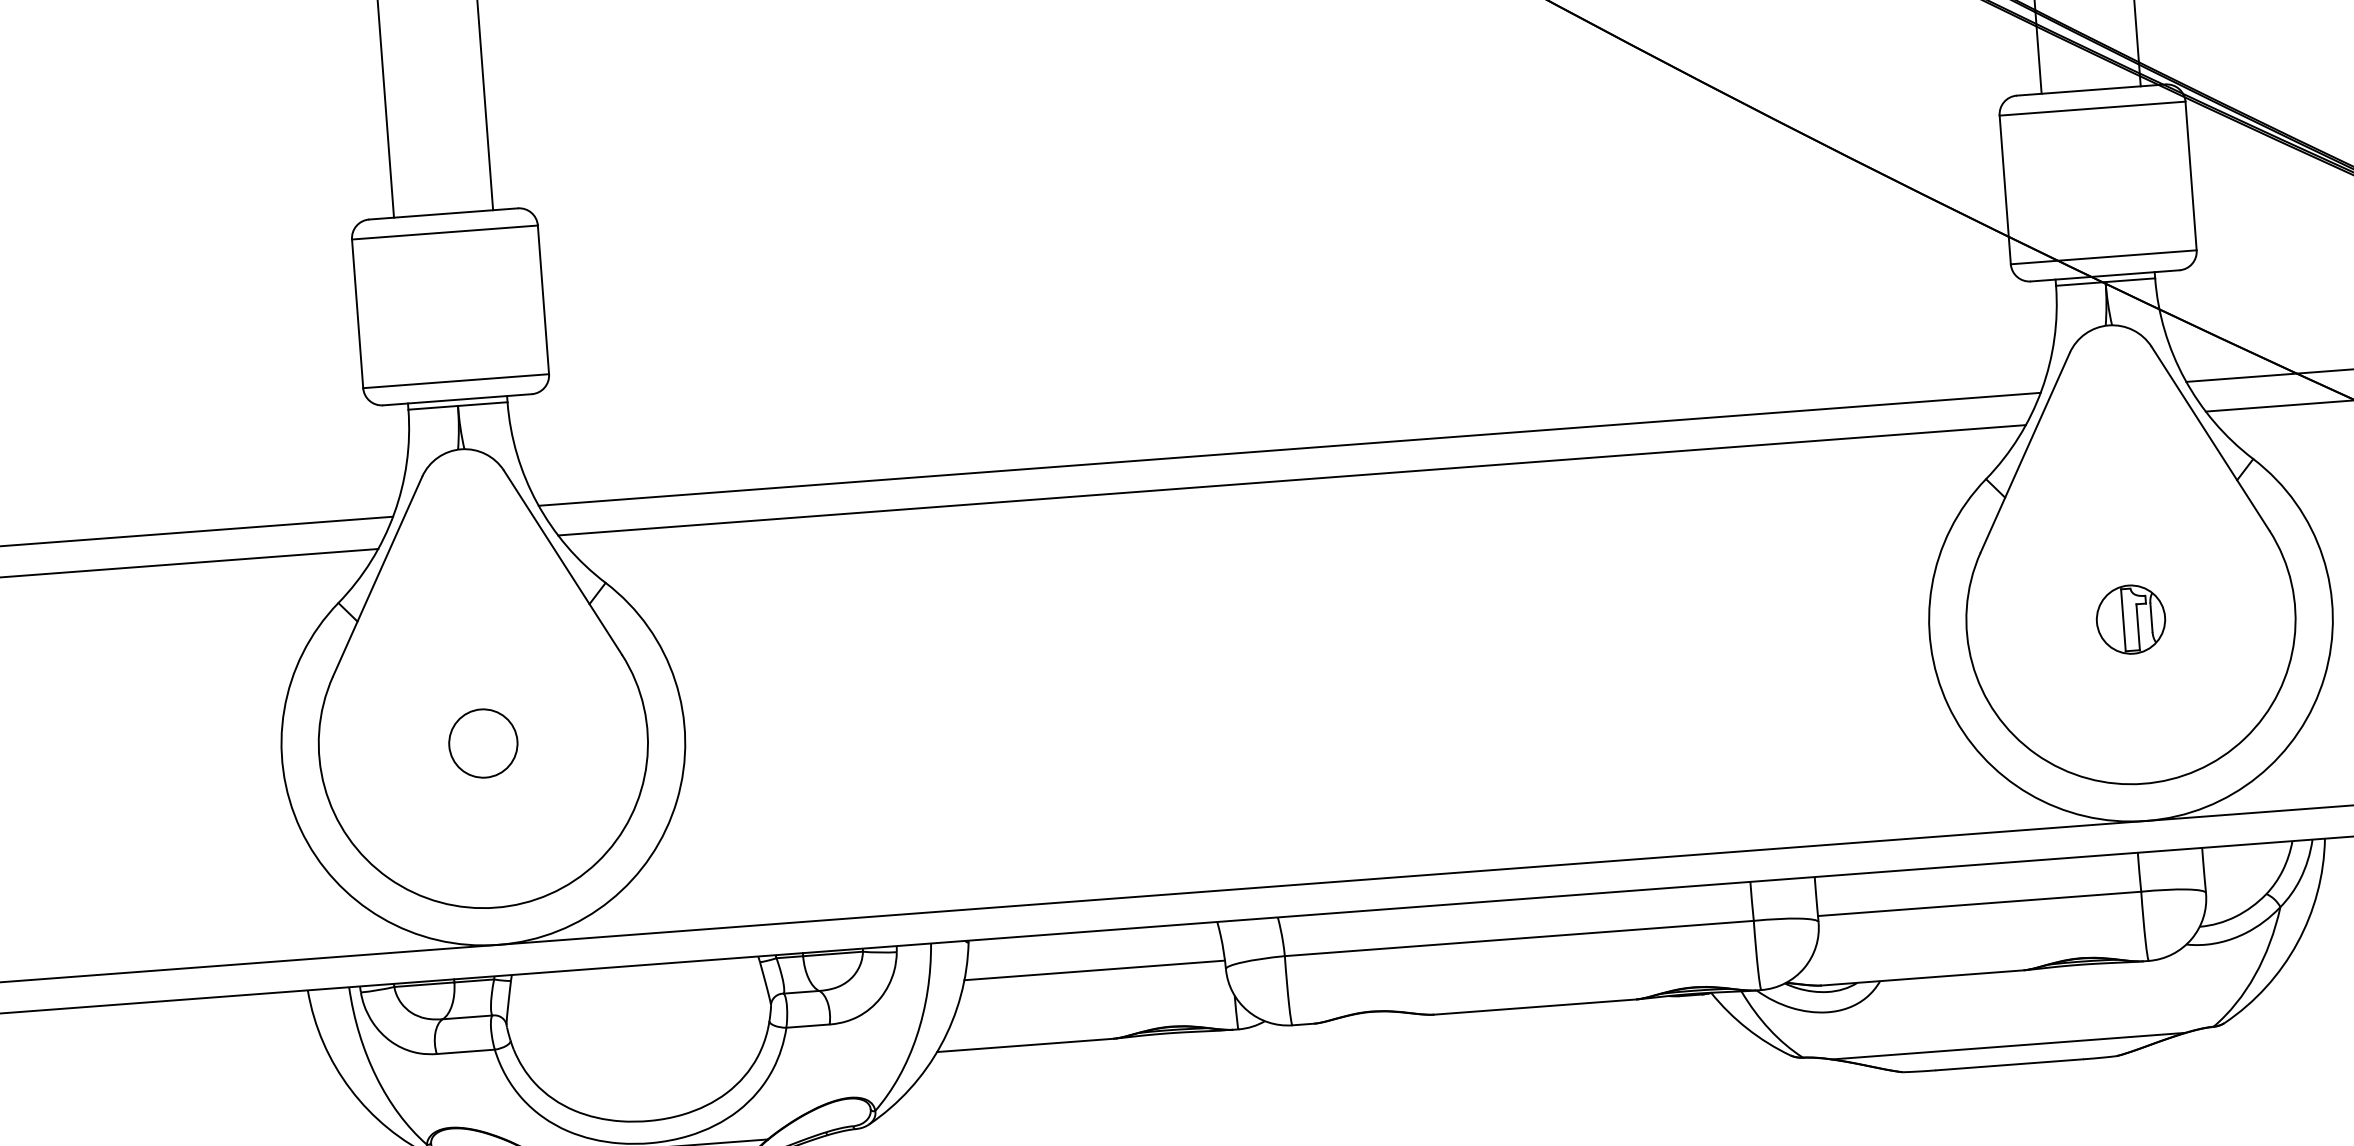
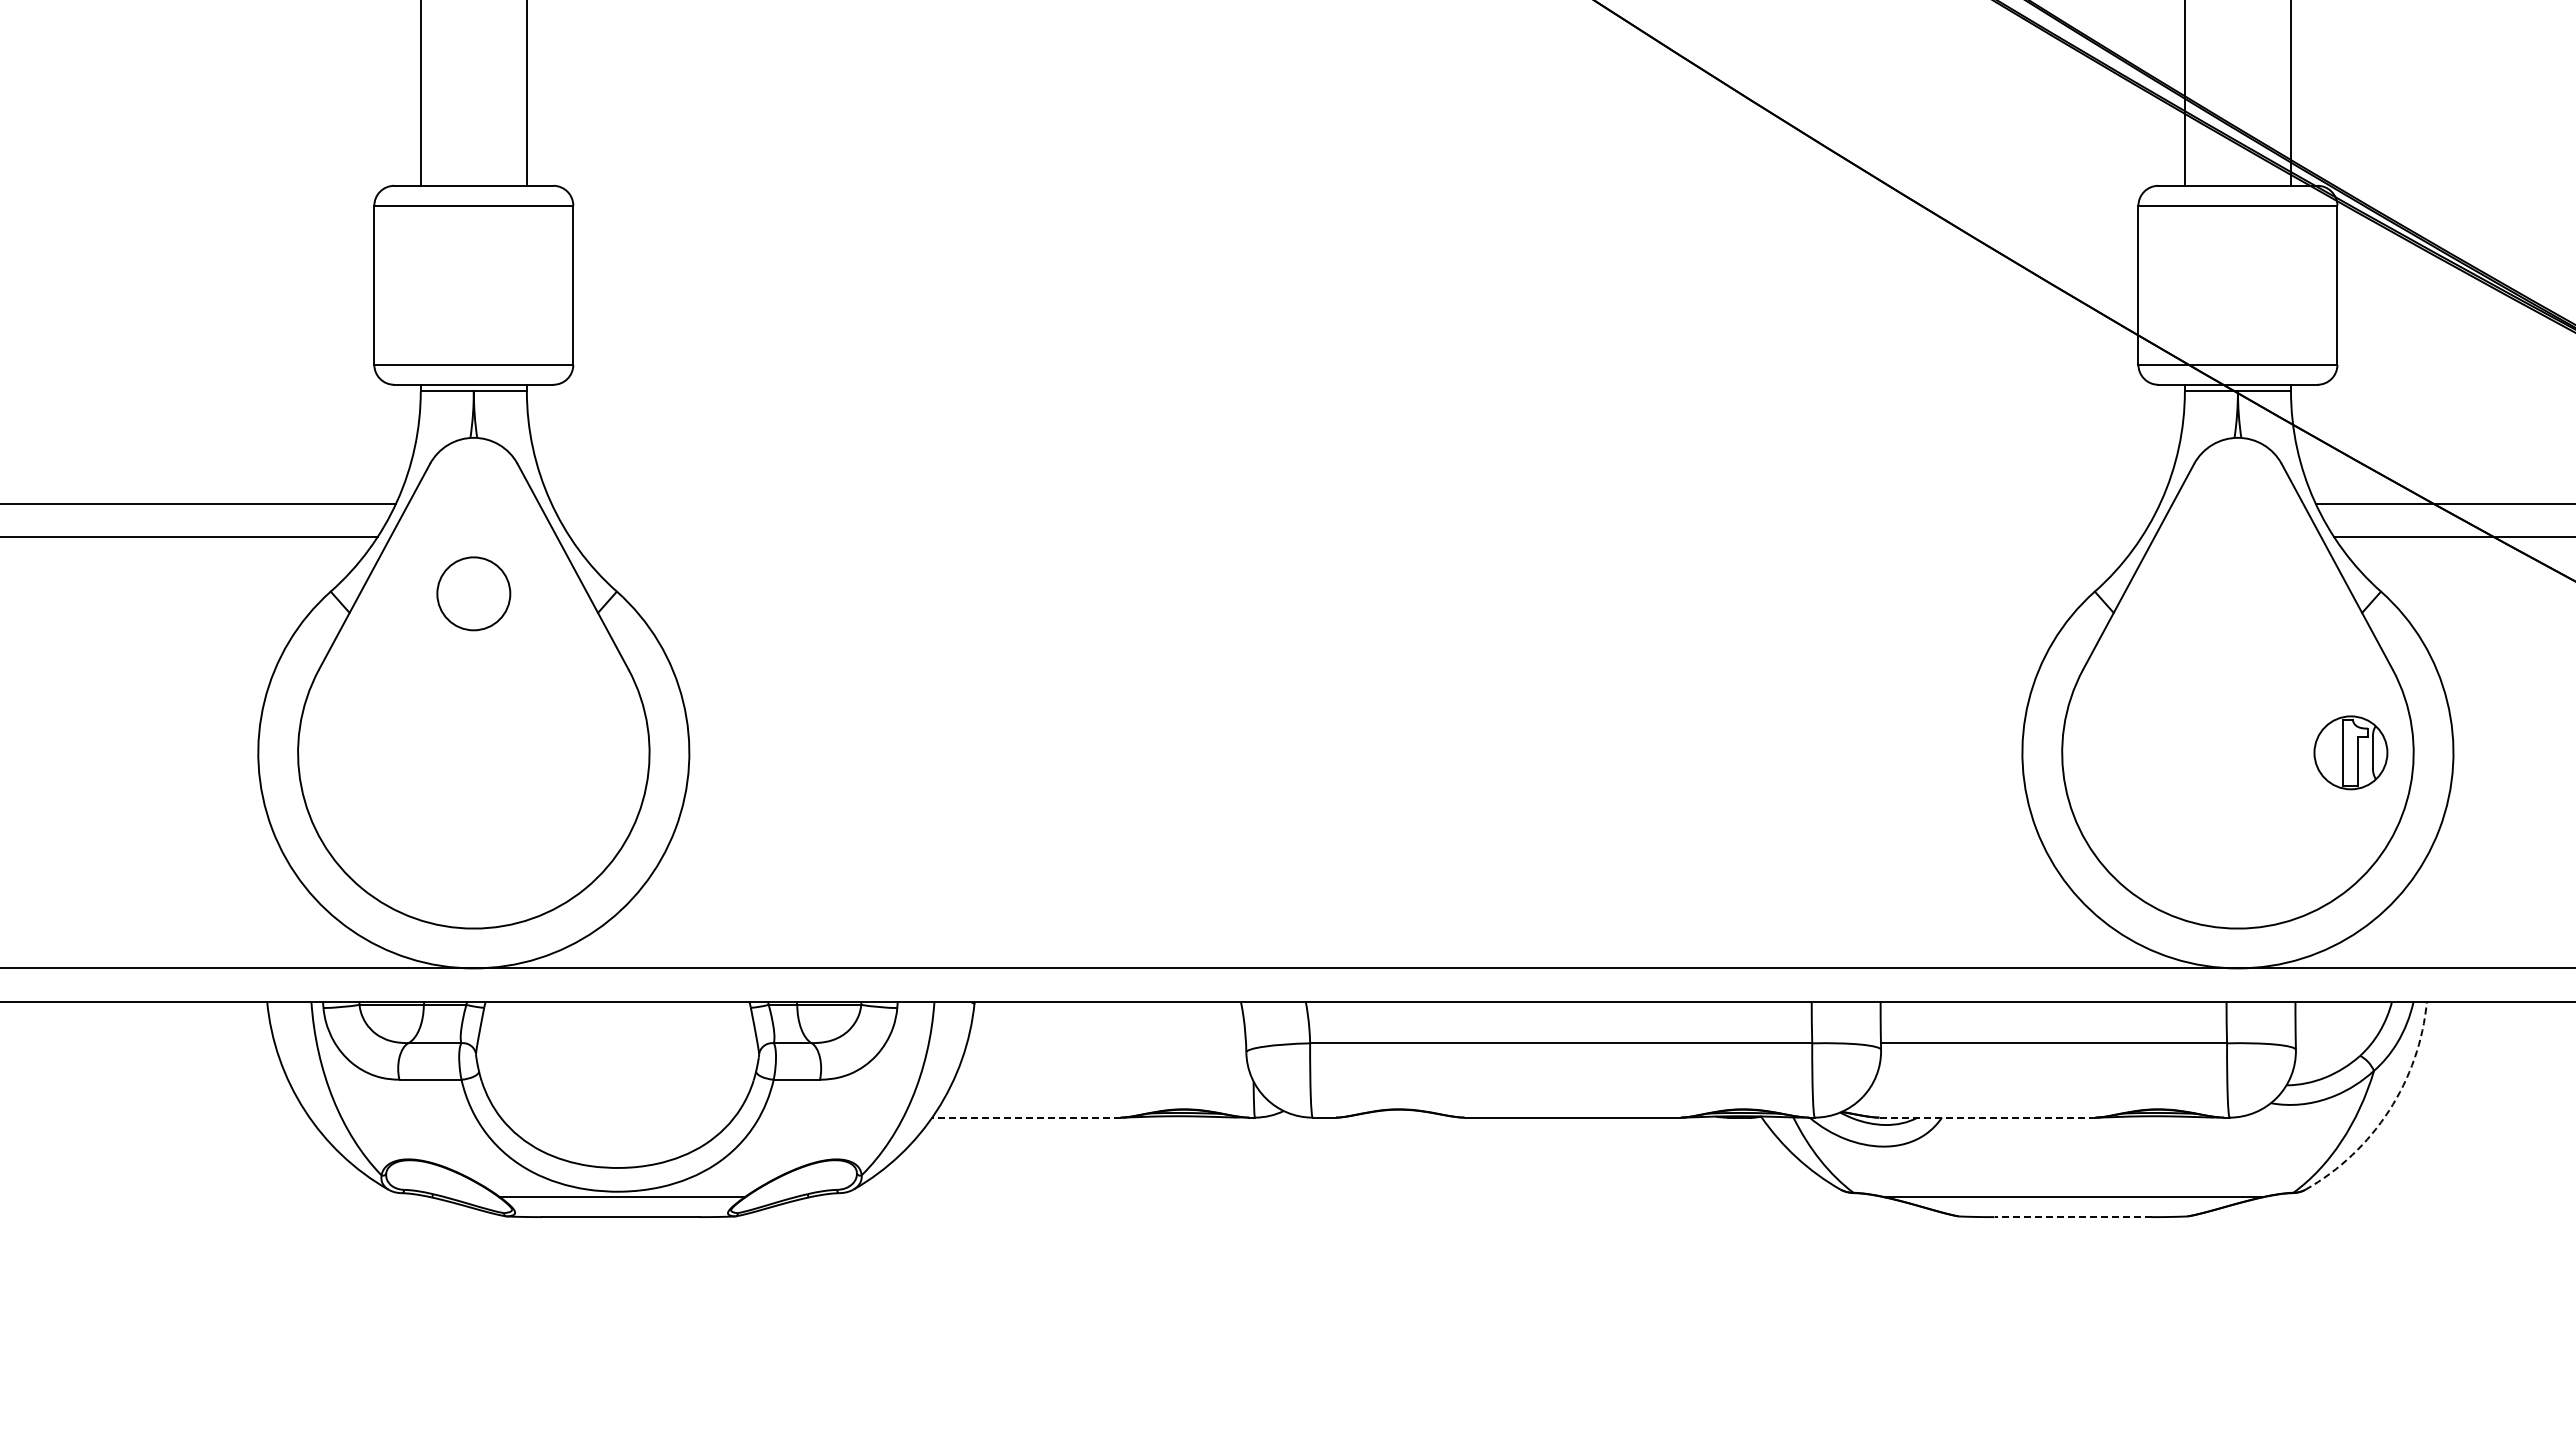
line: (1289, 449) -> (1355, 504), removed
line: (1291, 480) -> (1355, 537), removed
part: (2130, 619) -> (2350, 752), moved
circle: (483, 743) -> (473, 593), moved
arc: (2297, 943) -> (2389, 1110), solid -> dashed
line: (1094, 970) -> (1106, 1043), removed
line: (1921, 977) -> (1986, 1117), solid -> dashed
line: (1024, 1045) -> (1025, 1117), solid -> dashed
line: (2010, 1065) -> (2073, 1217), solid -> dashed

